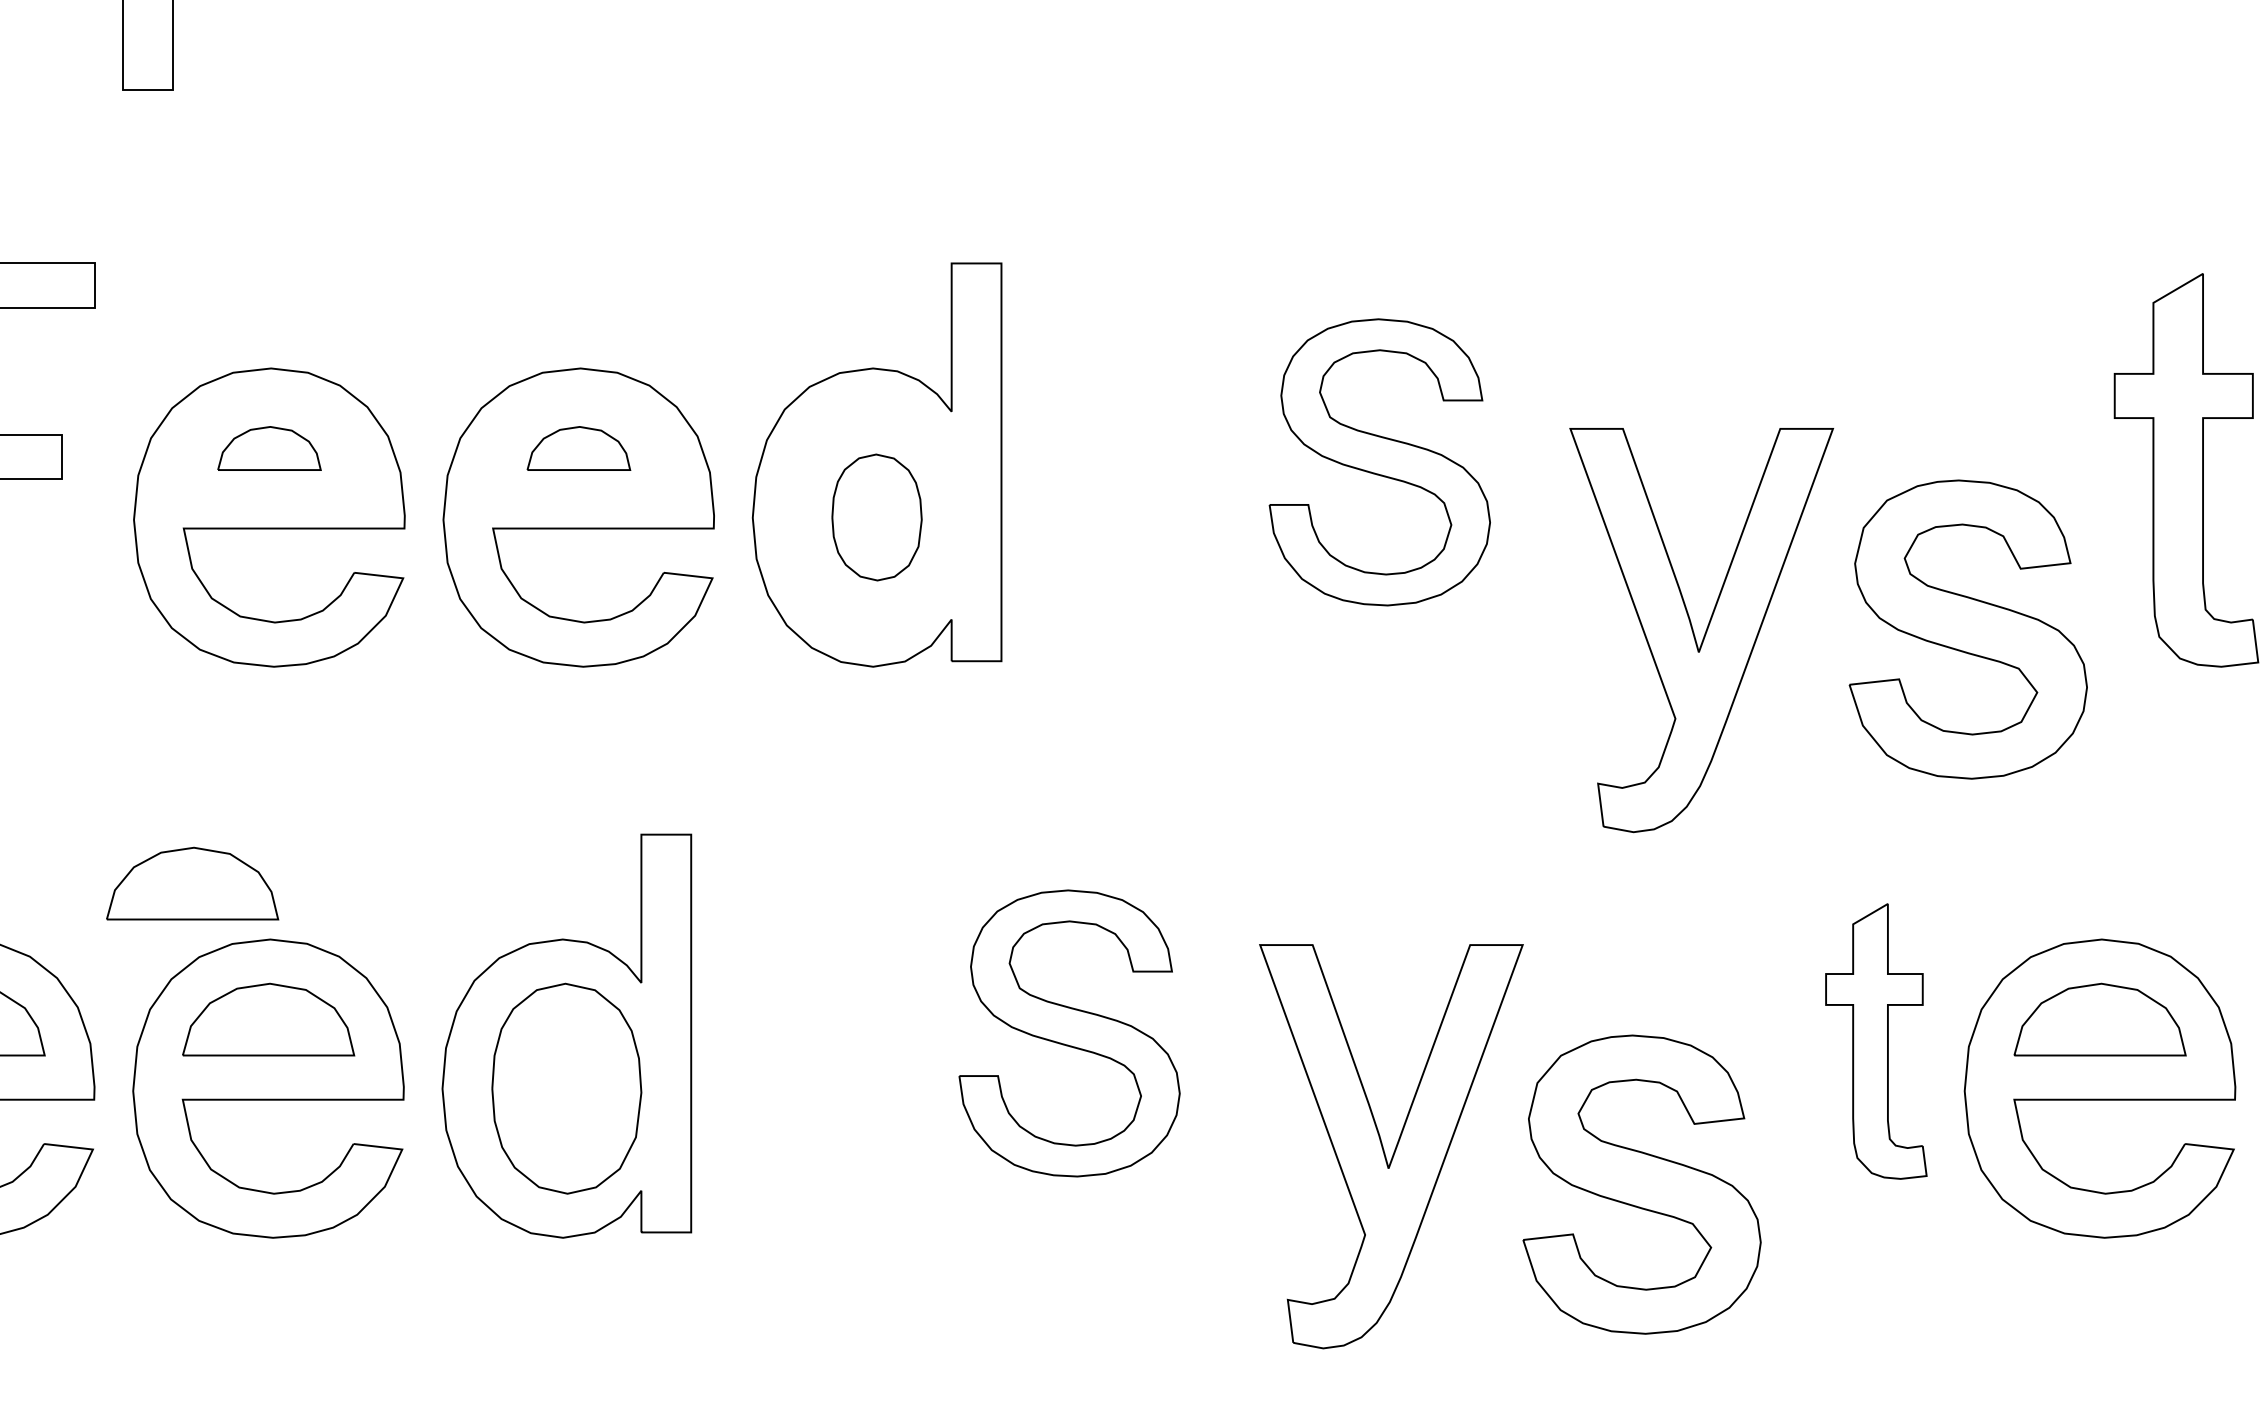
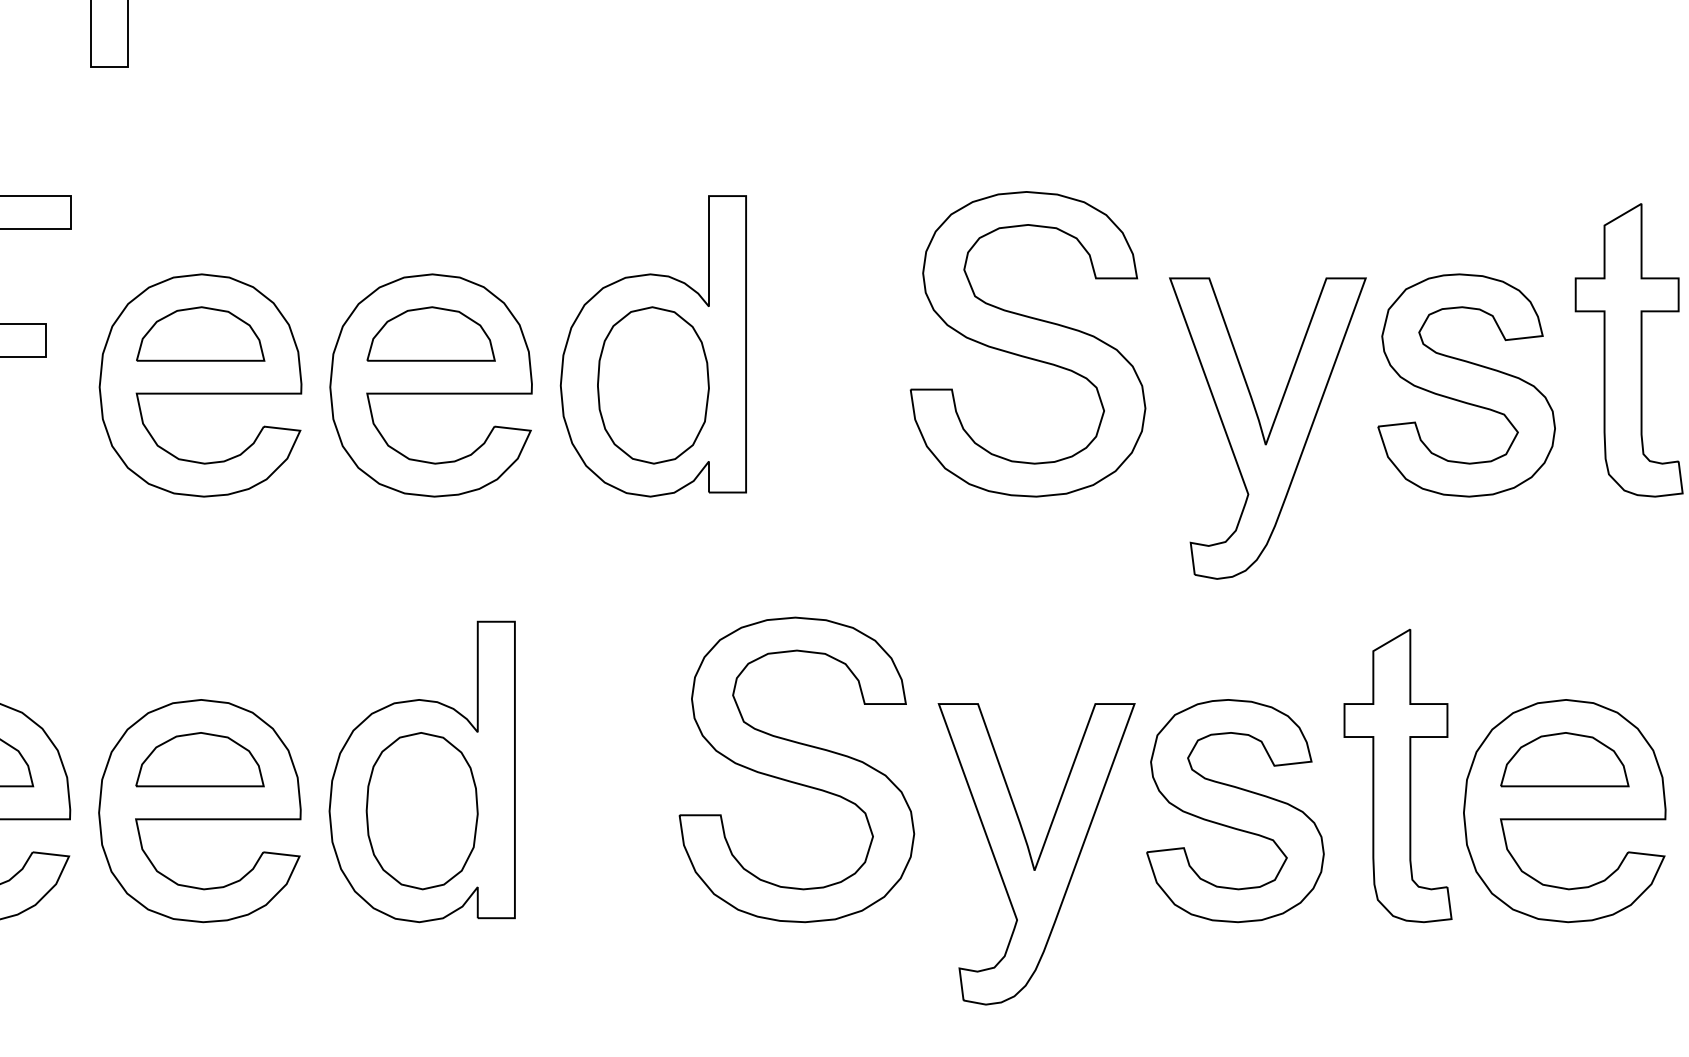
part: (269, 448) -> (200, 334), size x1.67
part: (578, 448) -> (430, 334), size x1.67
part: (1379, 462) -> (1027, 344), size x1.43
part: (876, 517) -> (652, 385), size x1.67
part: (1967, 629) -> (1465, 385), moved
part: (1701, 630) -> (1267, 428), moved
part: (192, 883) -> (143, 658), removed
part: (1069, 1033) -> (796, 769), size x1.43
part: (1876, 1041) -> (1398, 775), size x1.43
part: (1641, 1184) -> (1234, 810), moved

